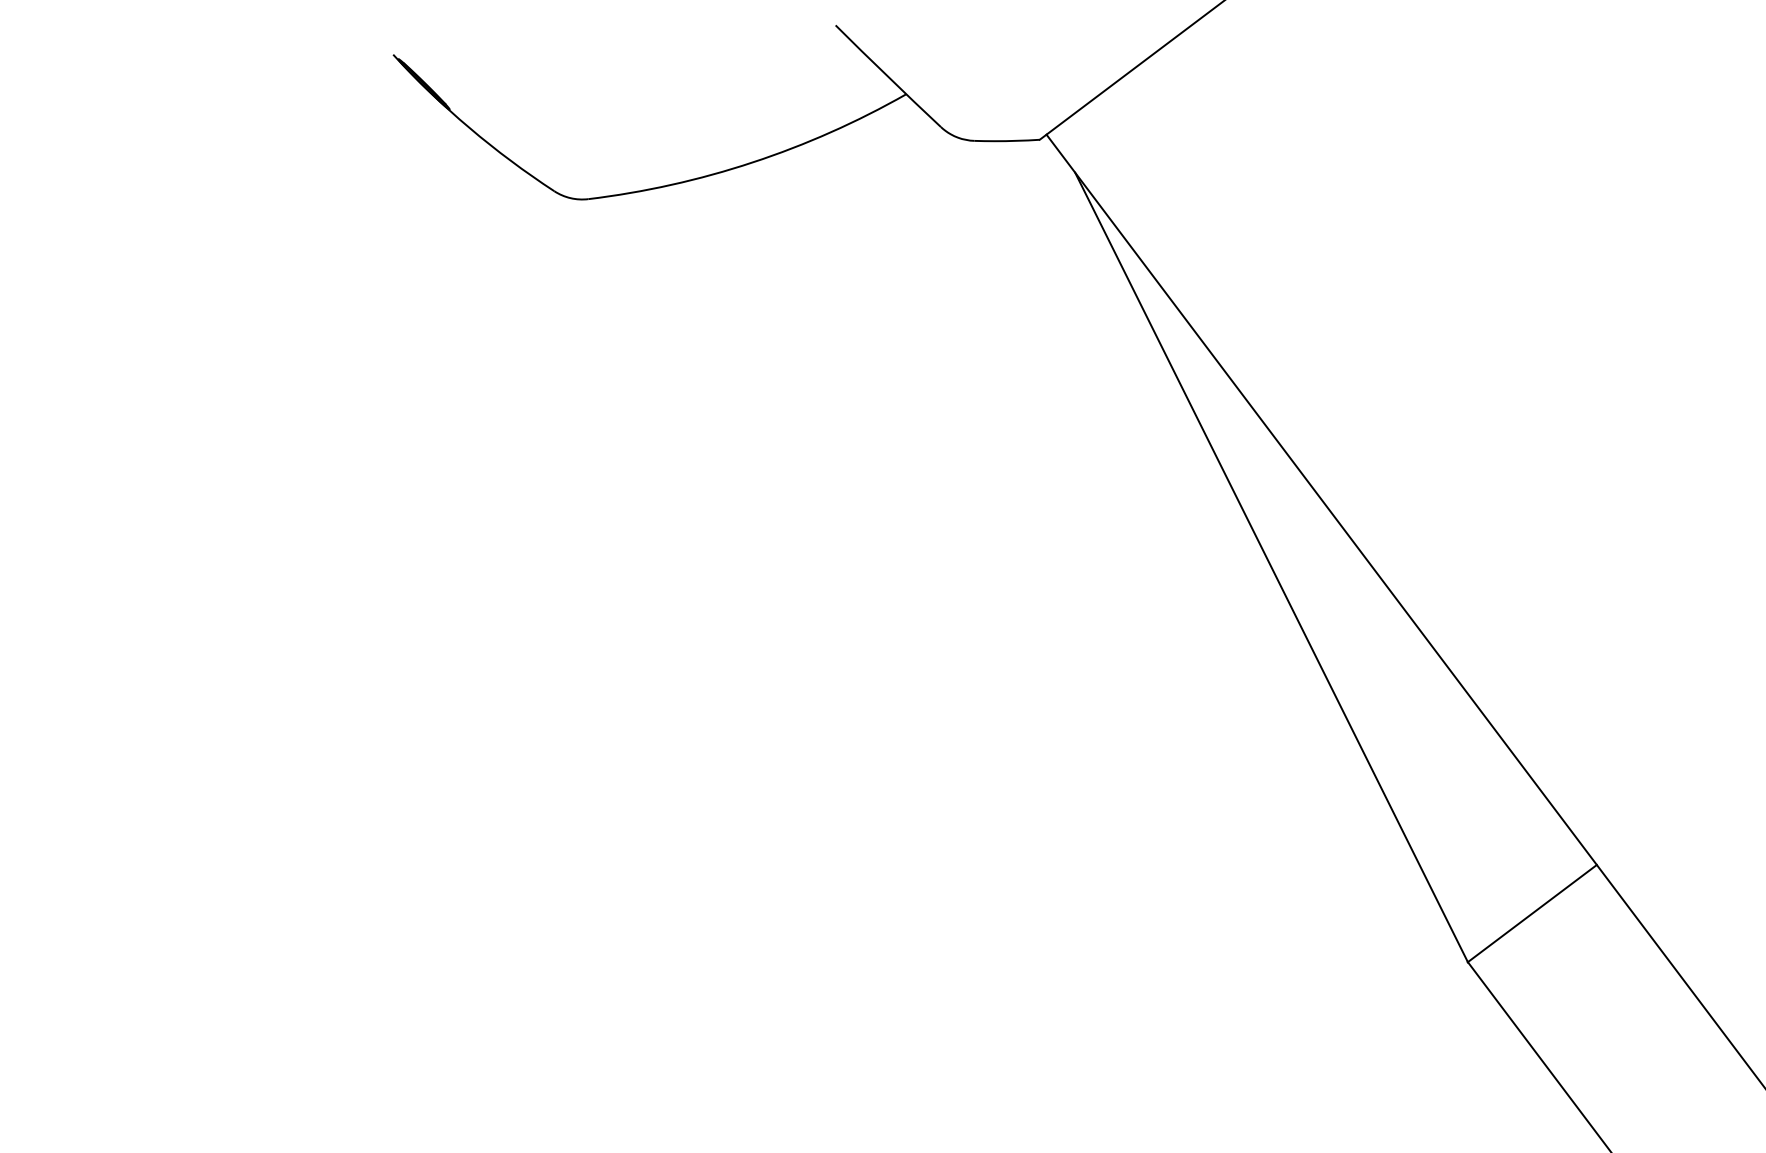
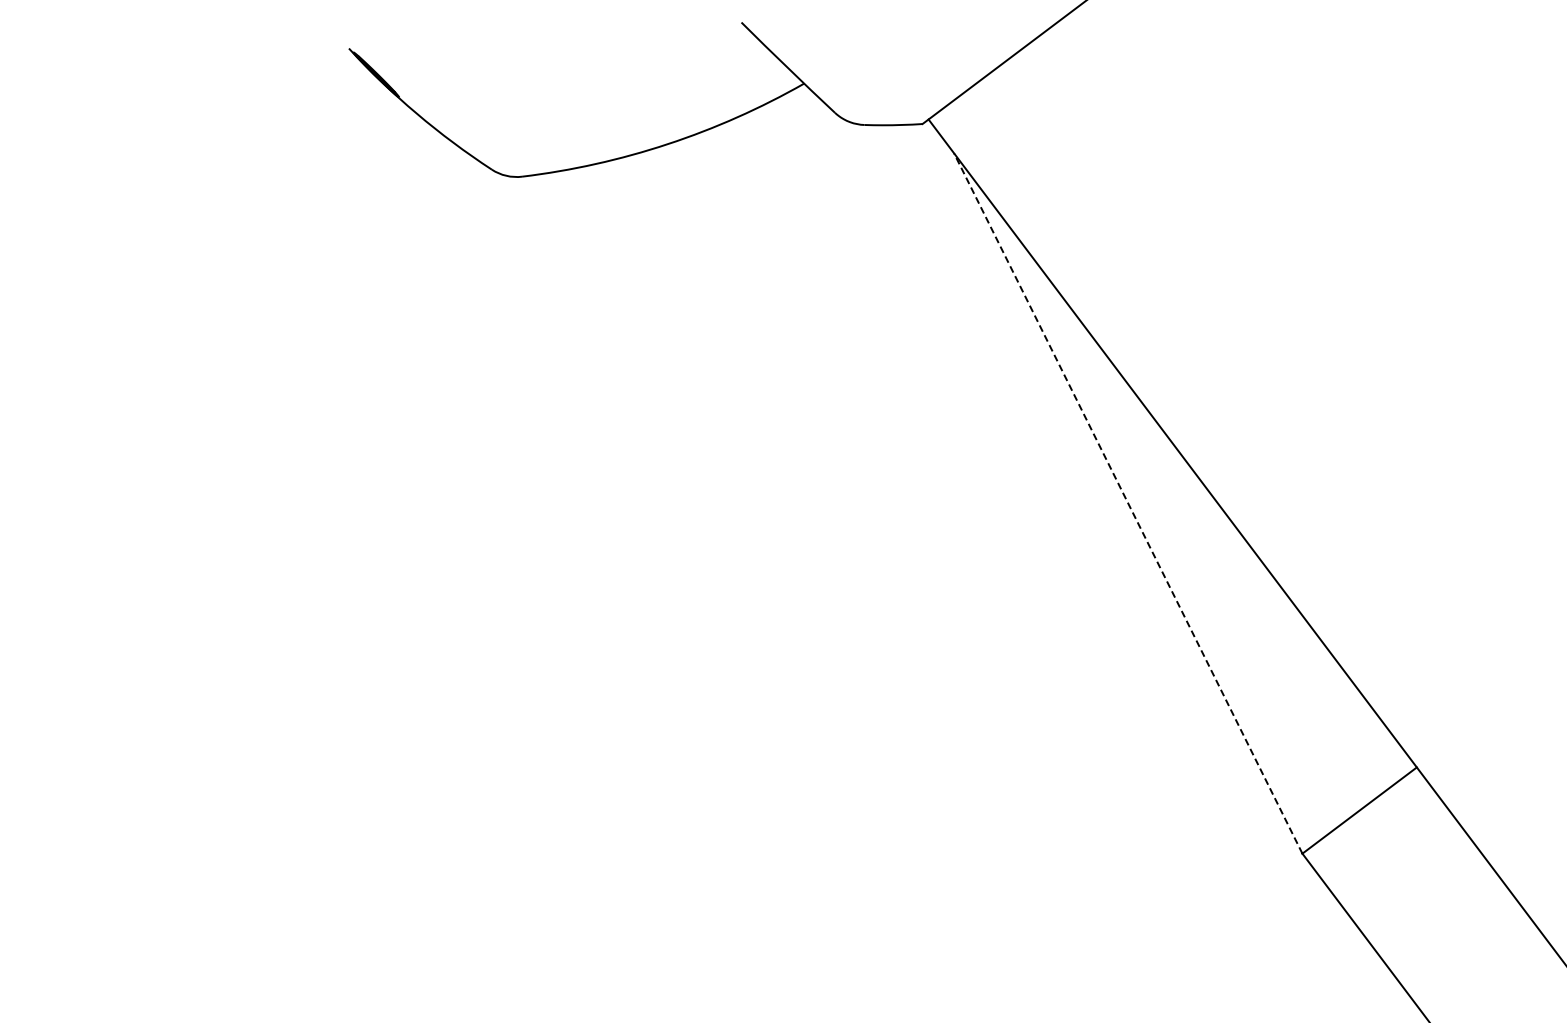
line: (1271, 567) -> (1128, 503), solid -> dashed

